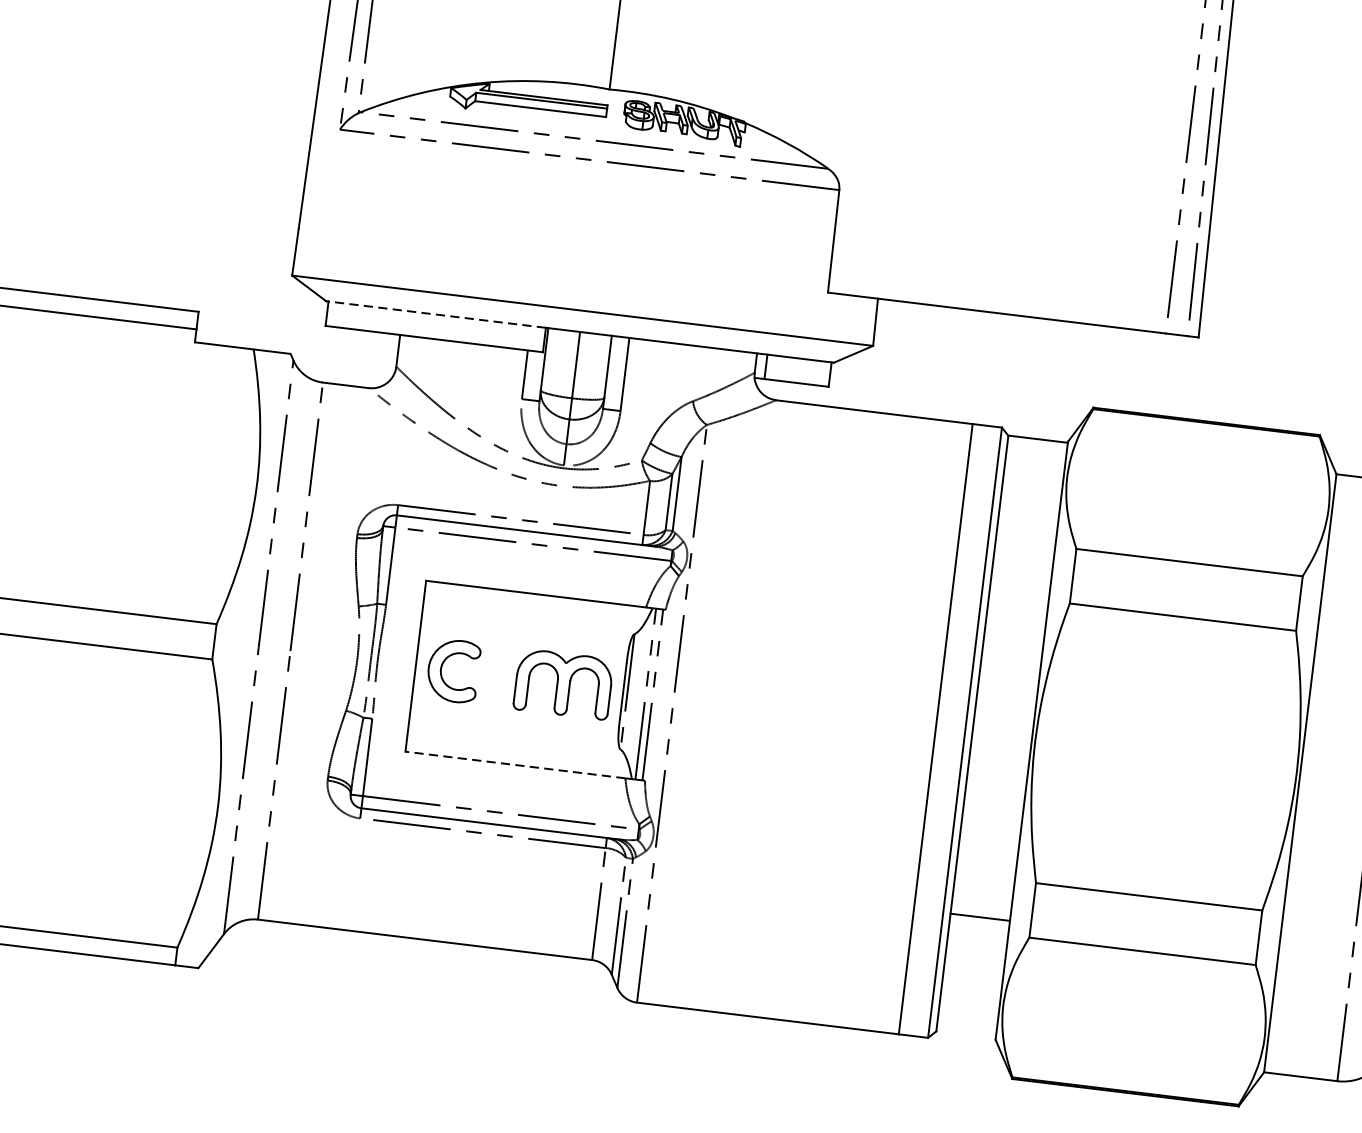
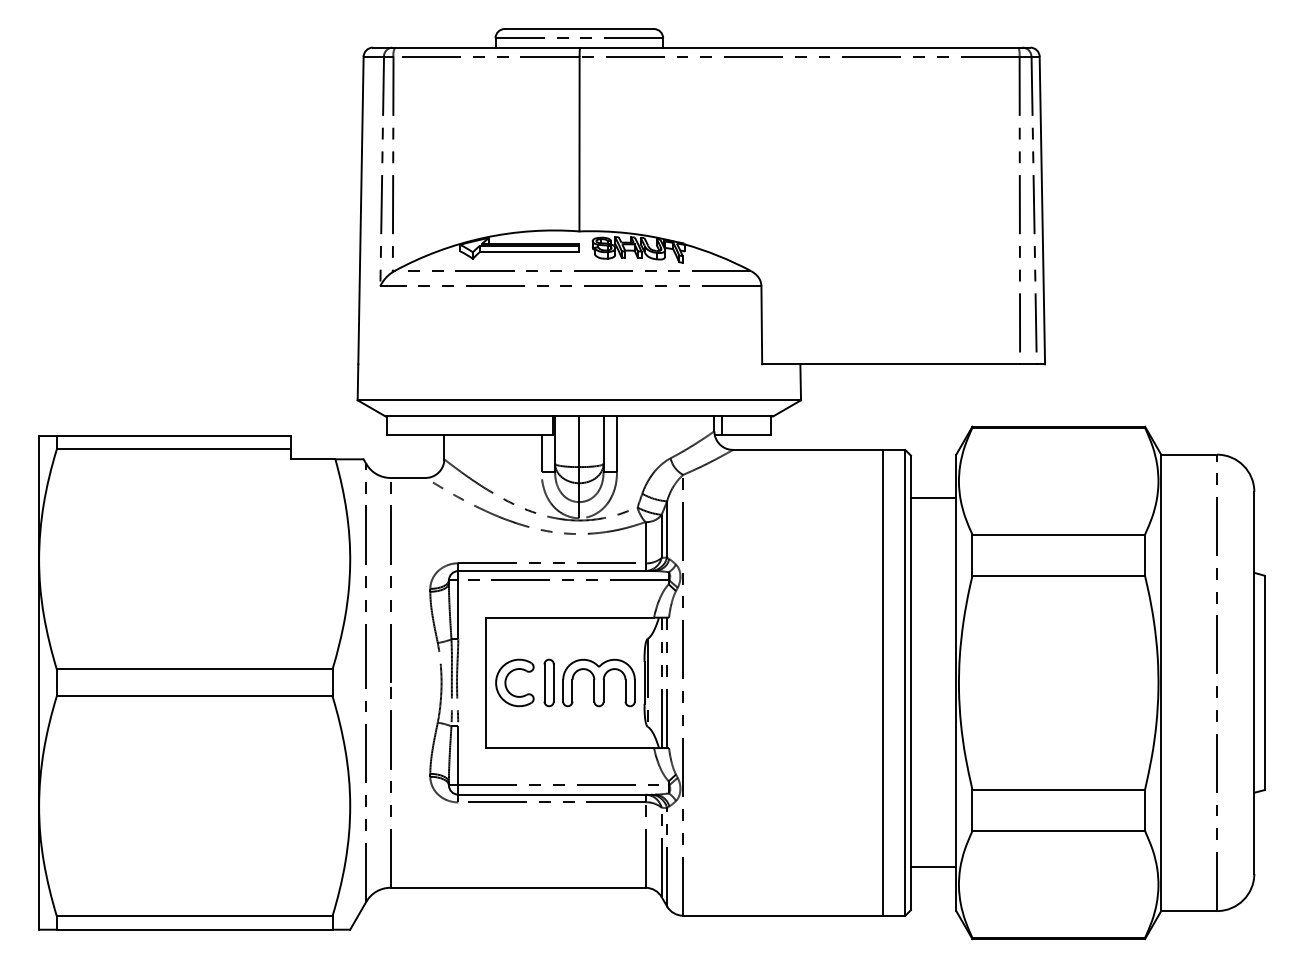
line: (437, 314) -> (470, 416), dashed -> solid
line: (1037, 439) -> (933, 498), moved
part: (497, 675) -> (548, 682), added
line: (515, 765) -> (570, 748), dashed -> solid
line: (980, 917) -> (933, 867), moved

